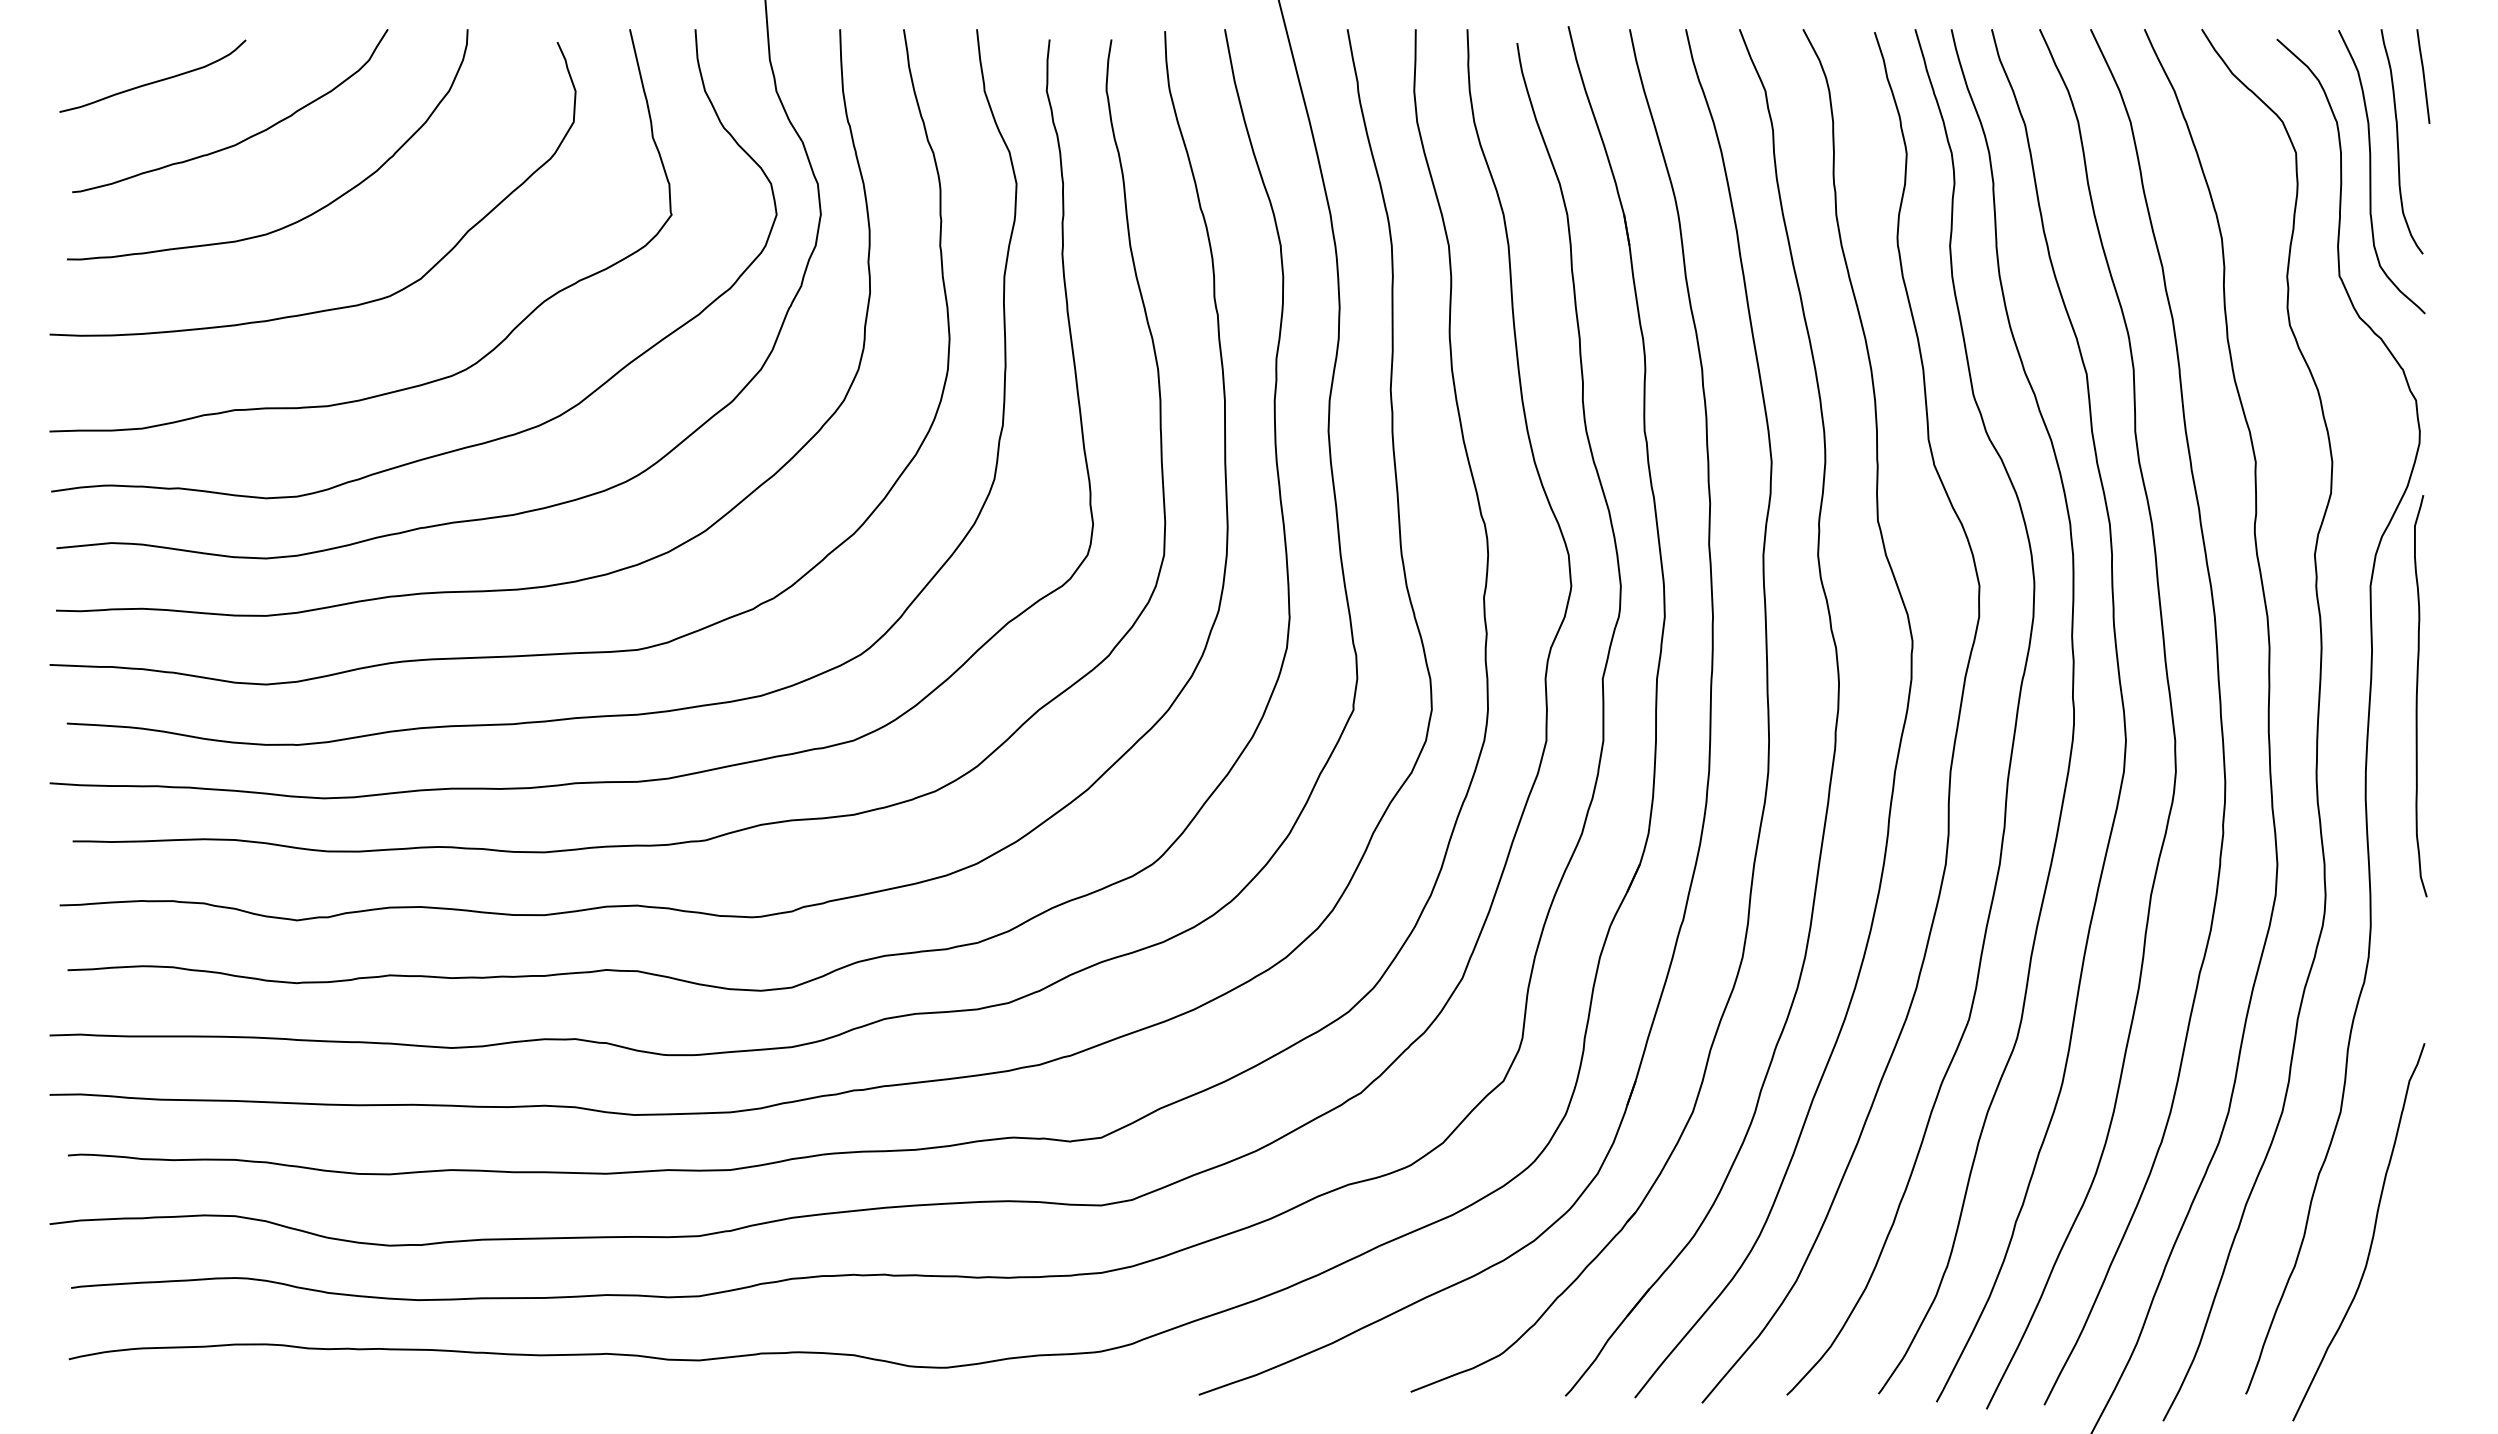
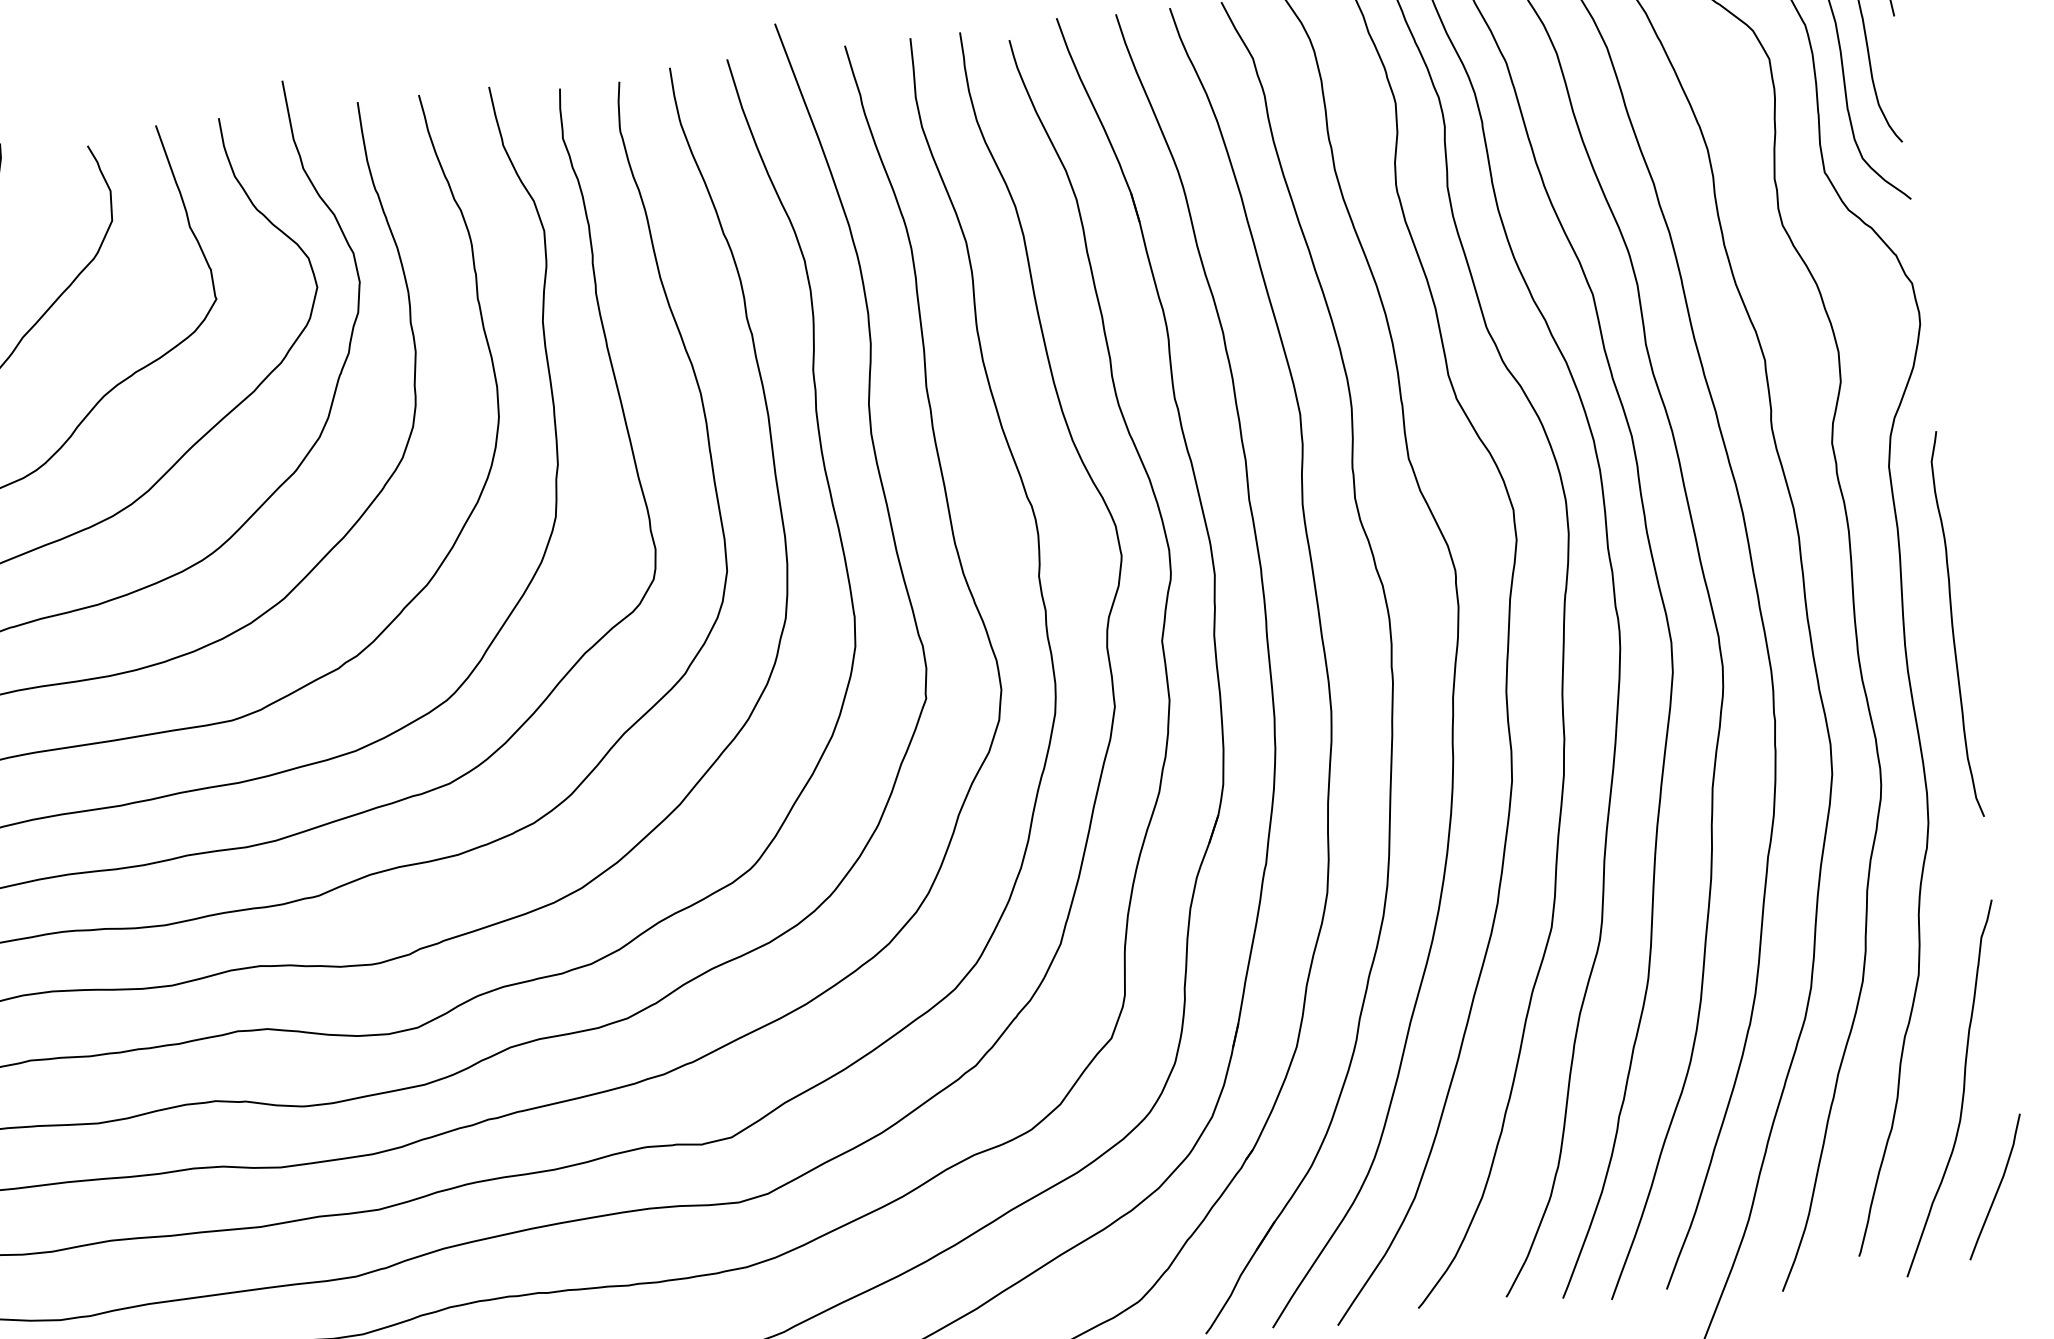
curve: (2417, 696) -> (1953, 625), moved
curve: (2396, 1339) -> (1997, 1187), added

